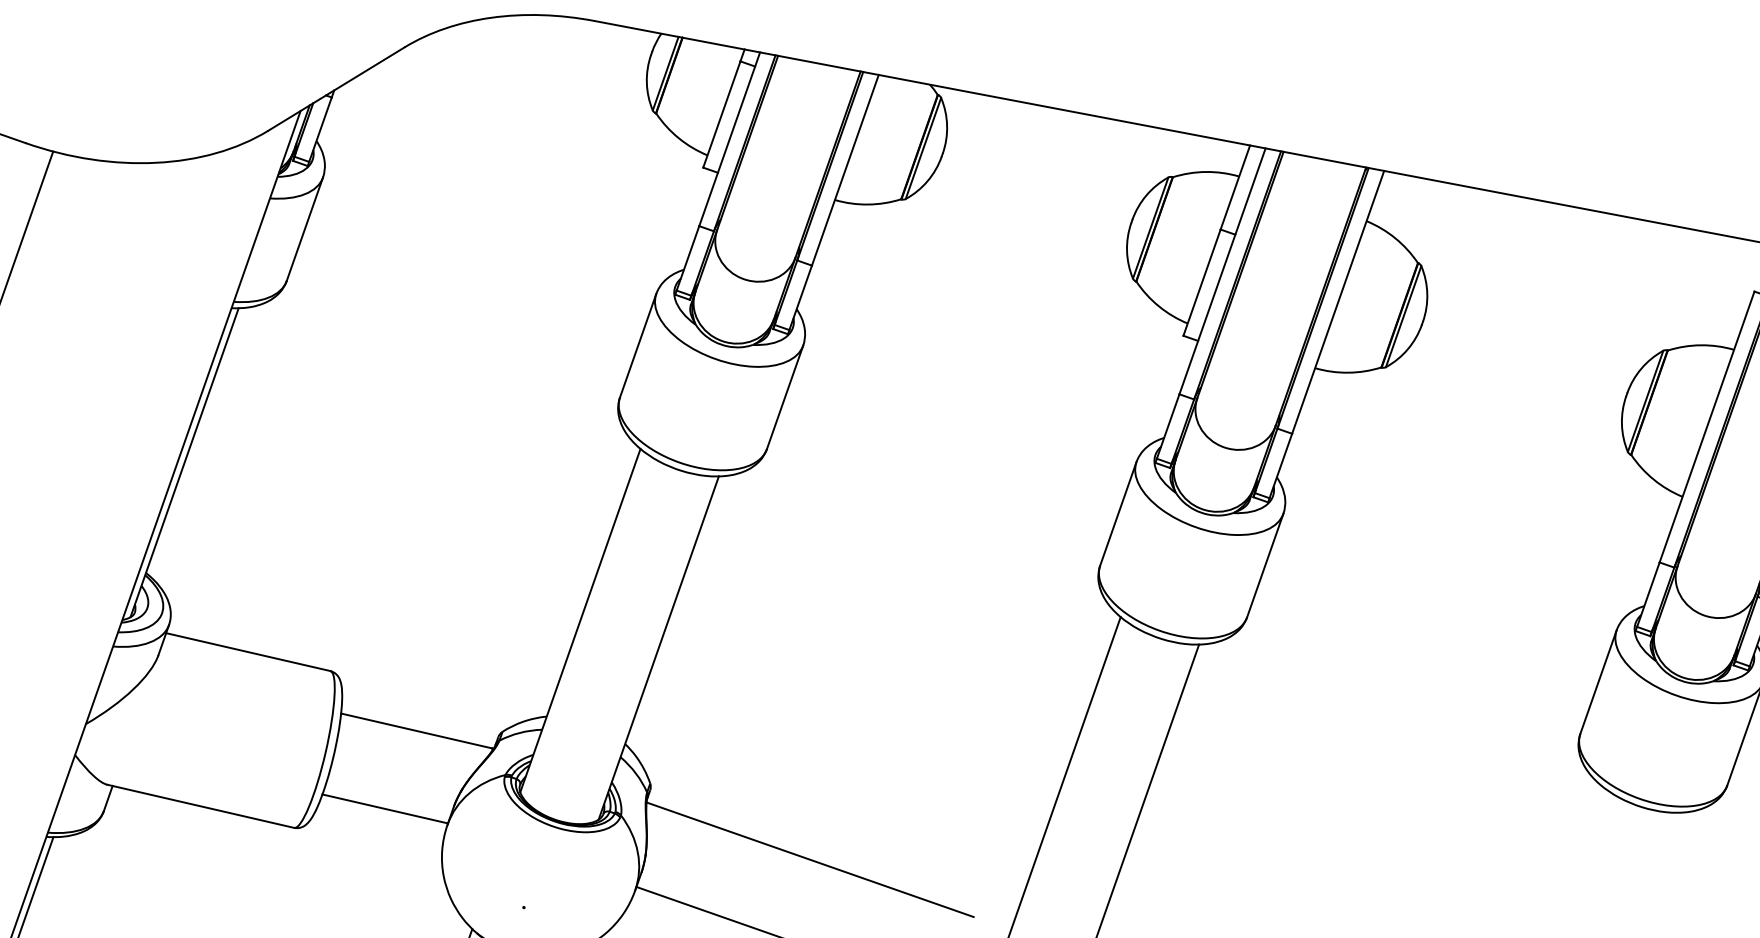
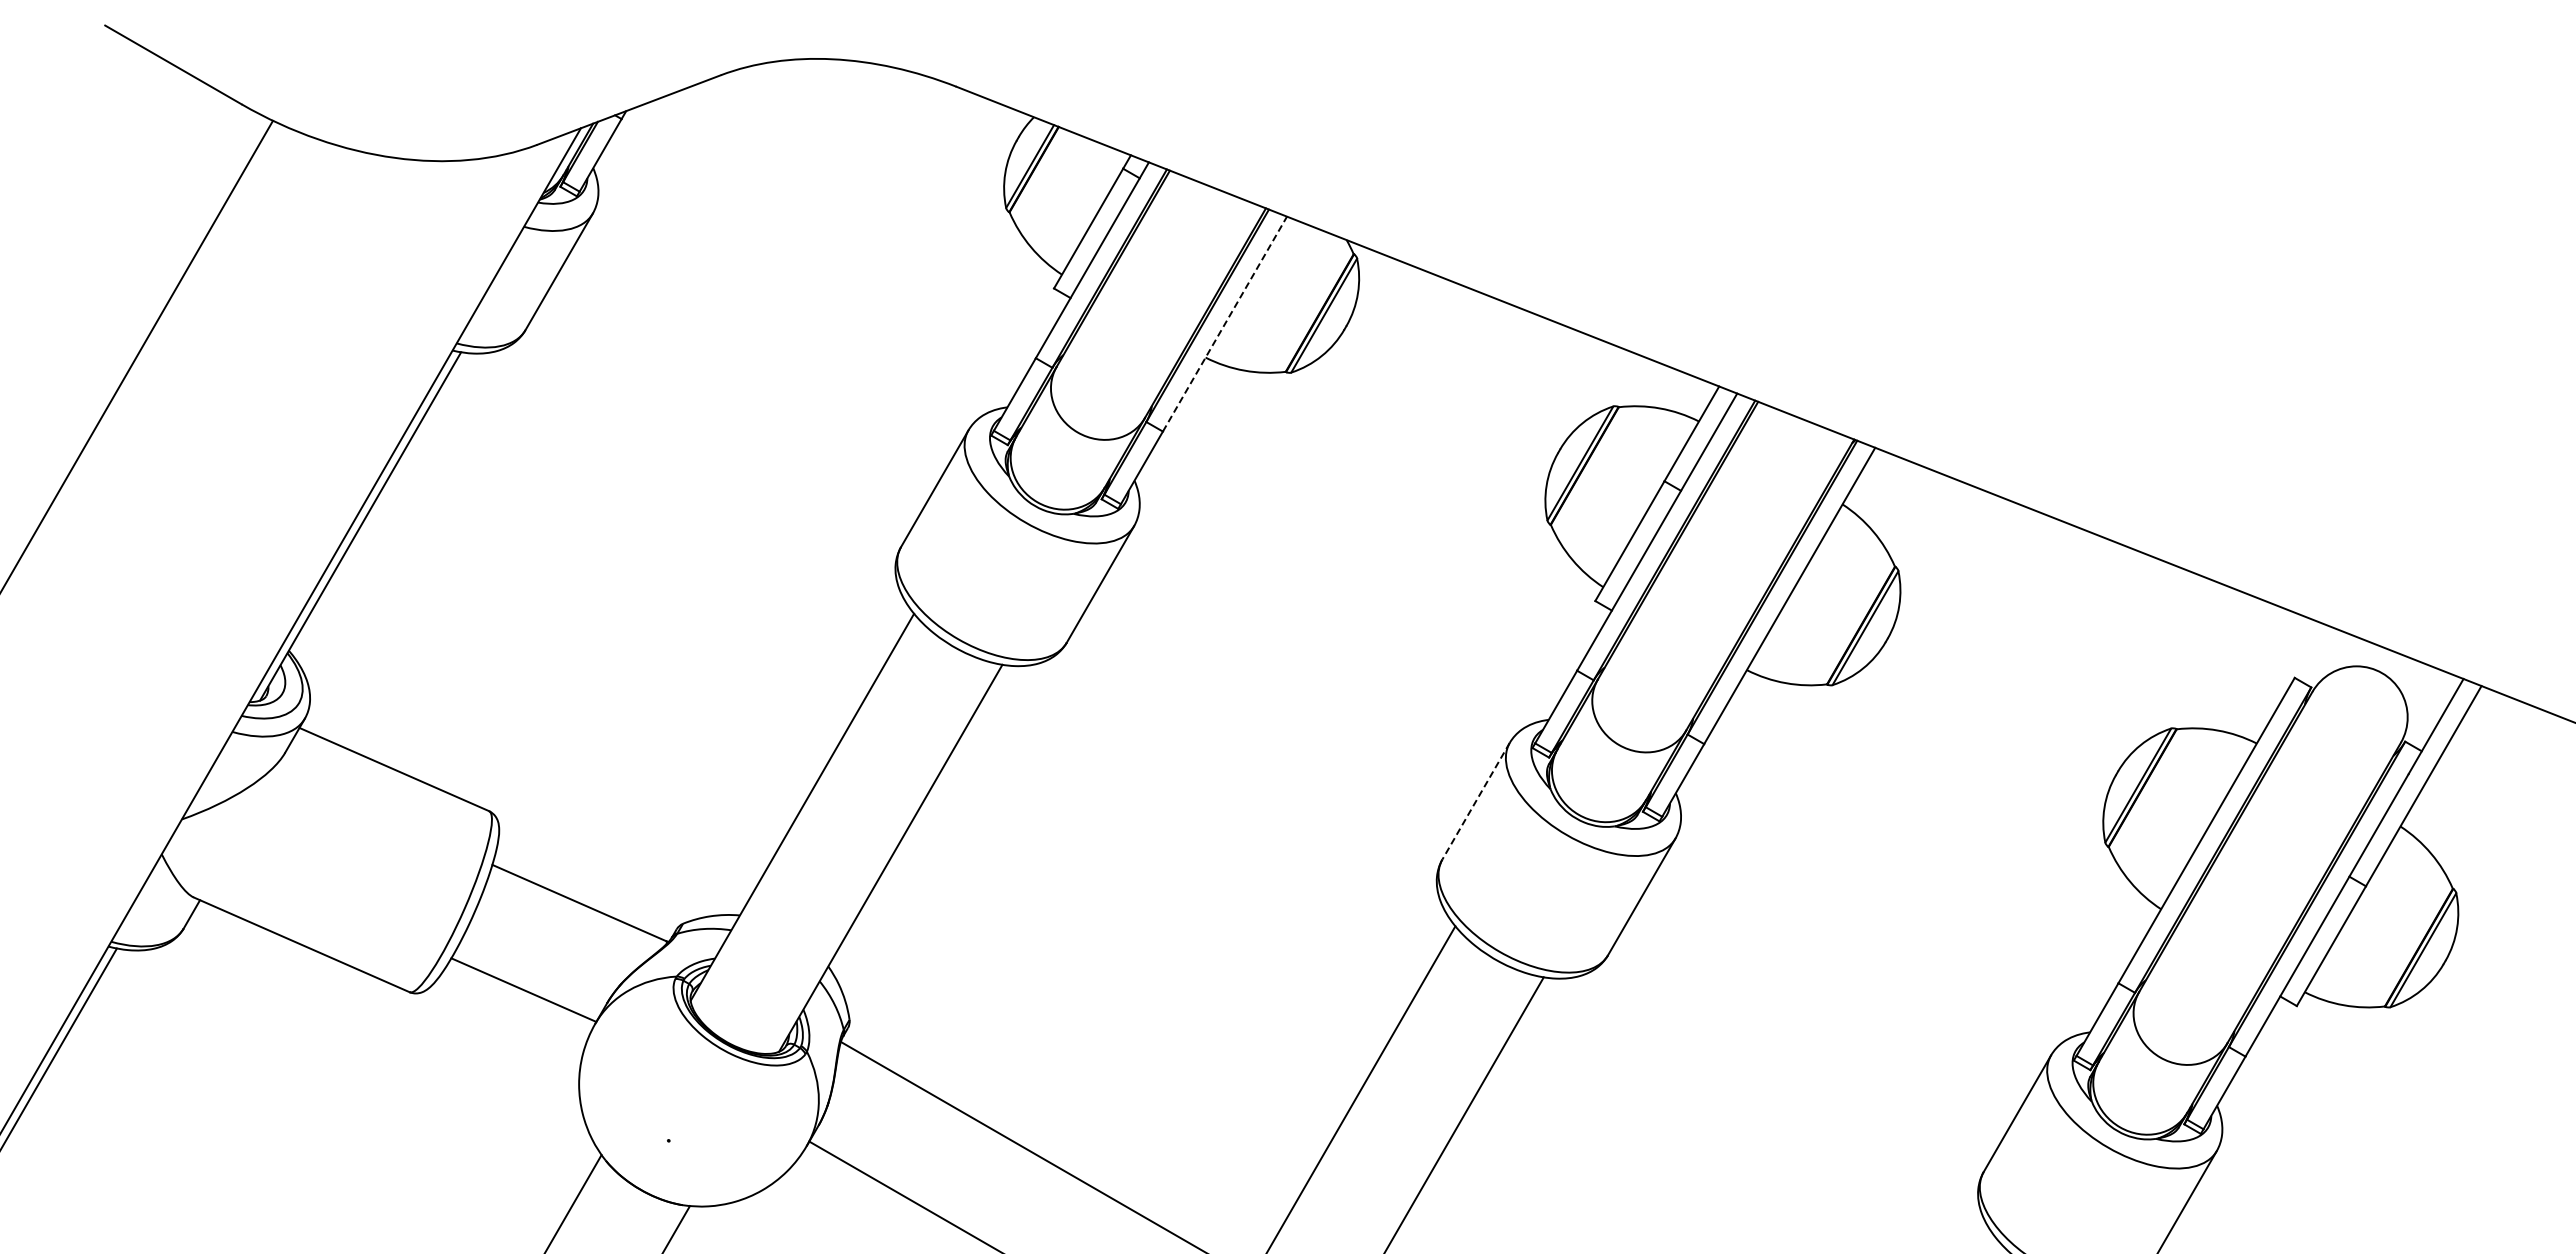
line: (845, 169) -> (1225, 323), solid -> dashed
line: (1117, 514) -> (1475, 801), solid -> dashed

